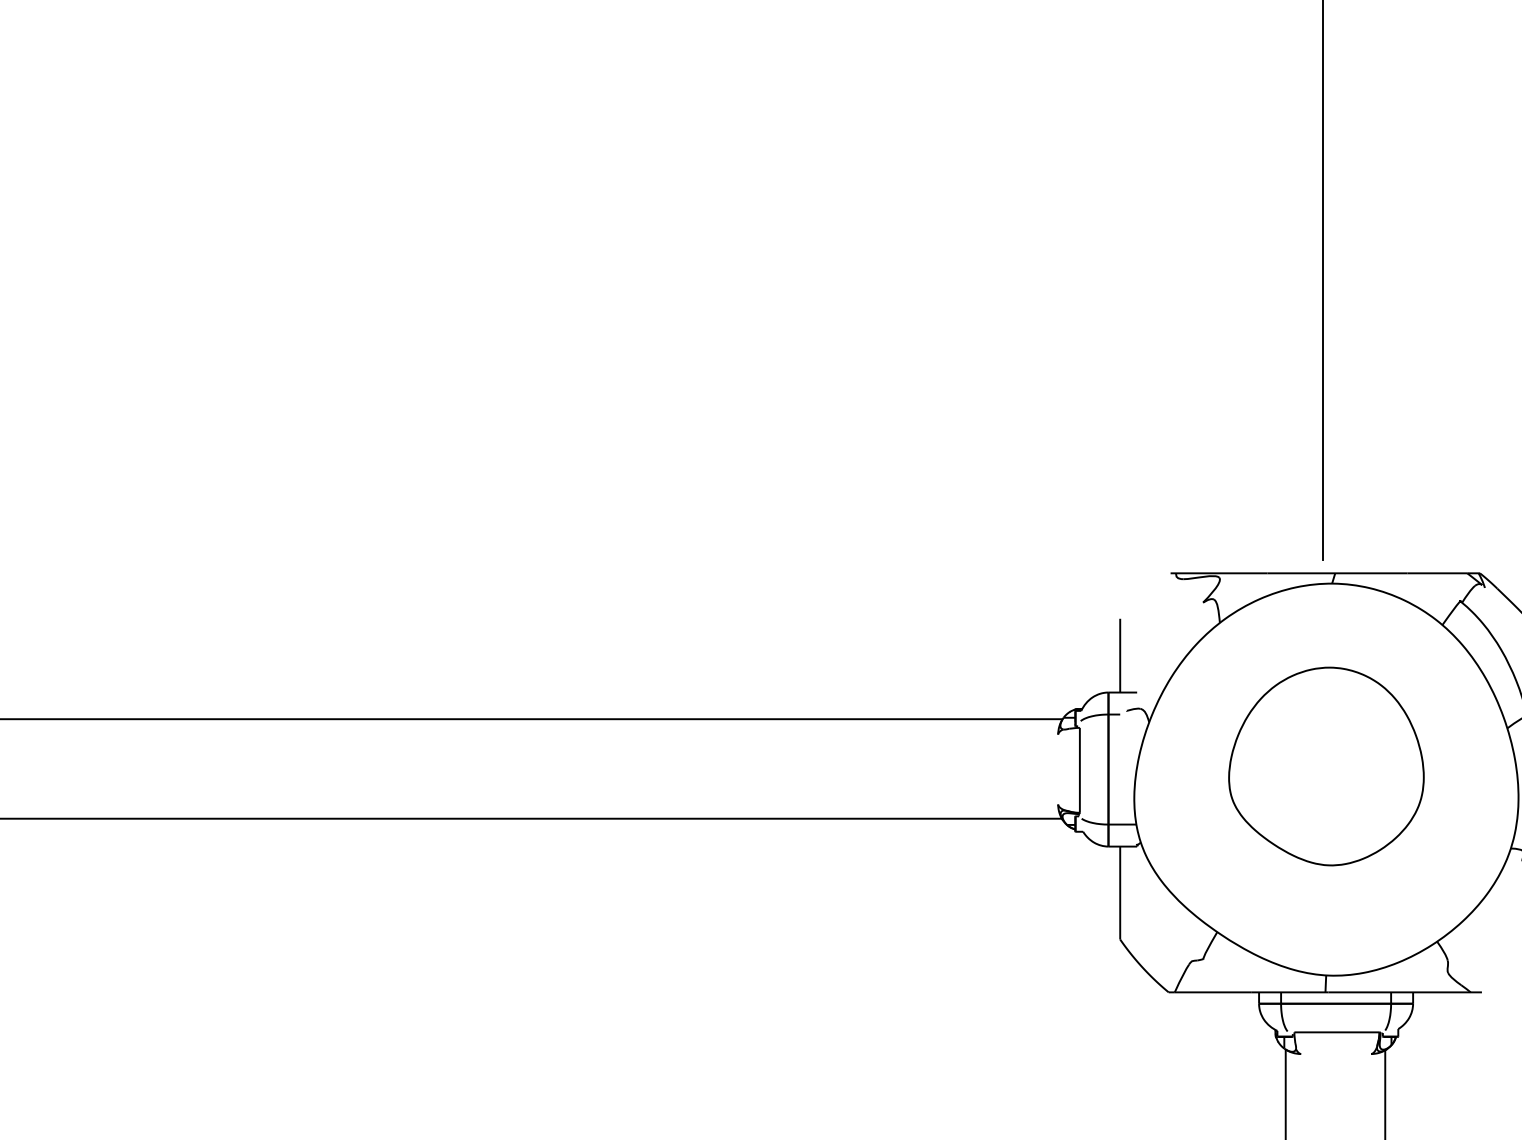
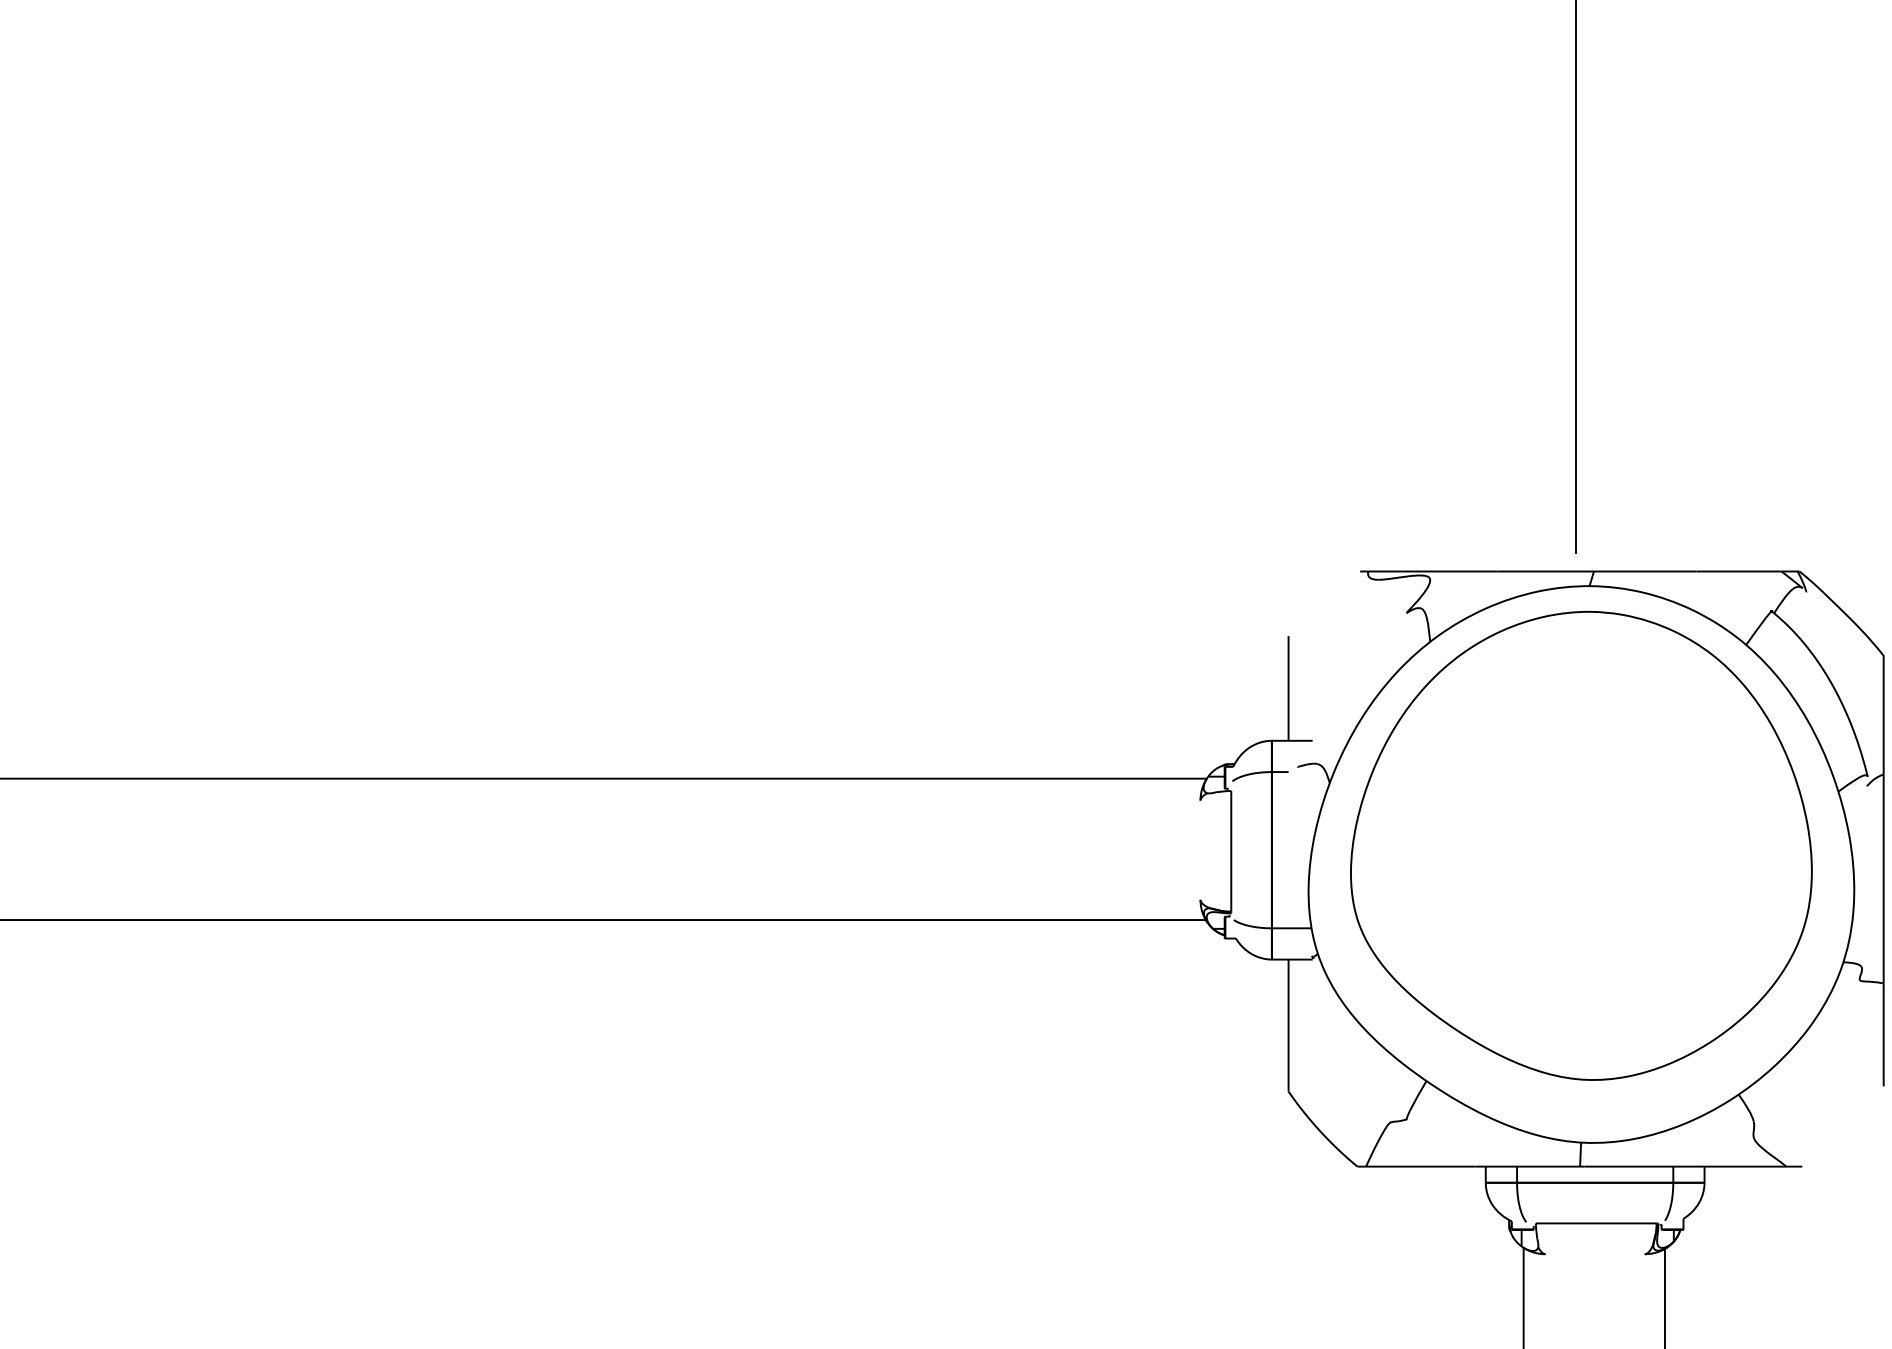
part: (1326, 766) -> (1581, 845), size x1.67

